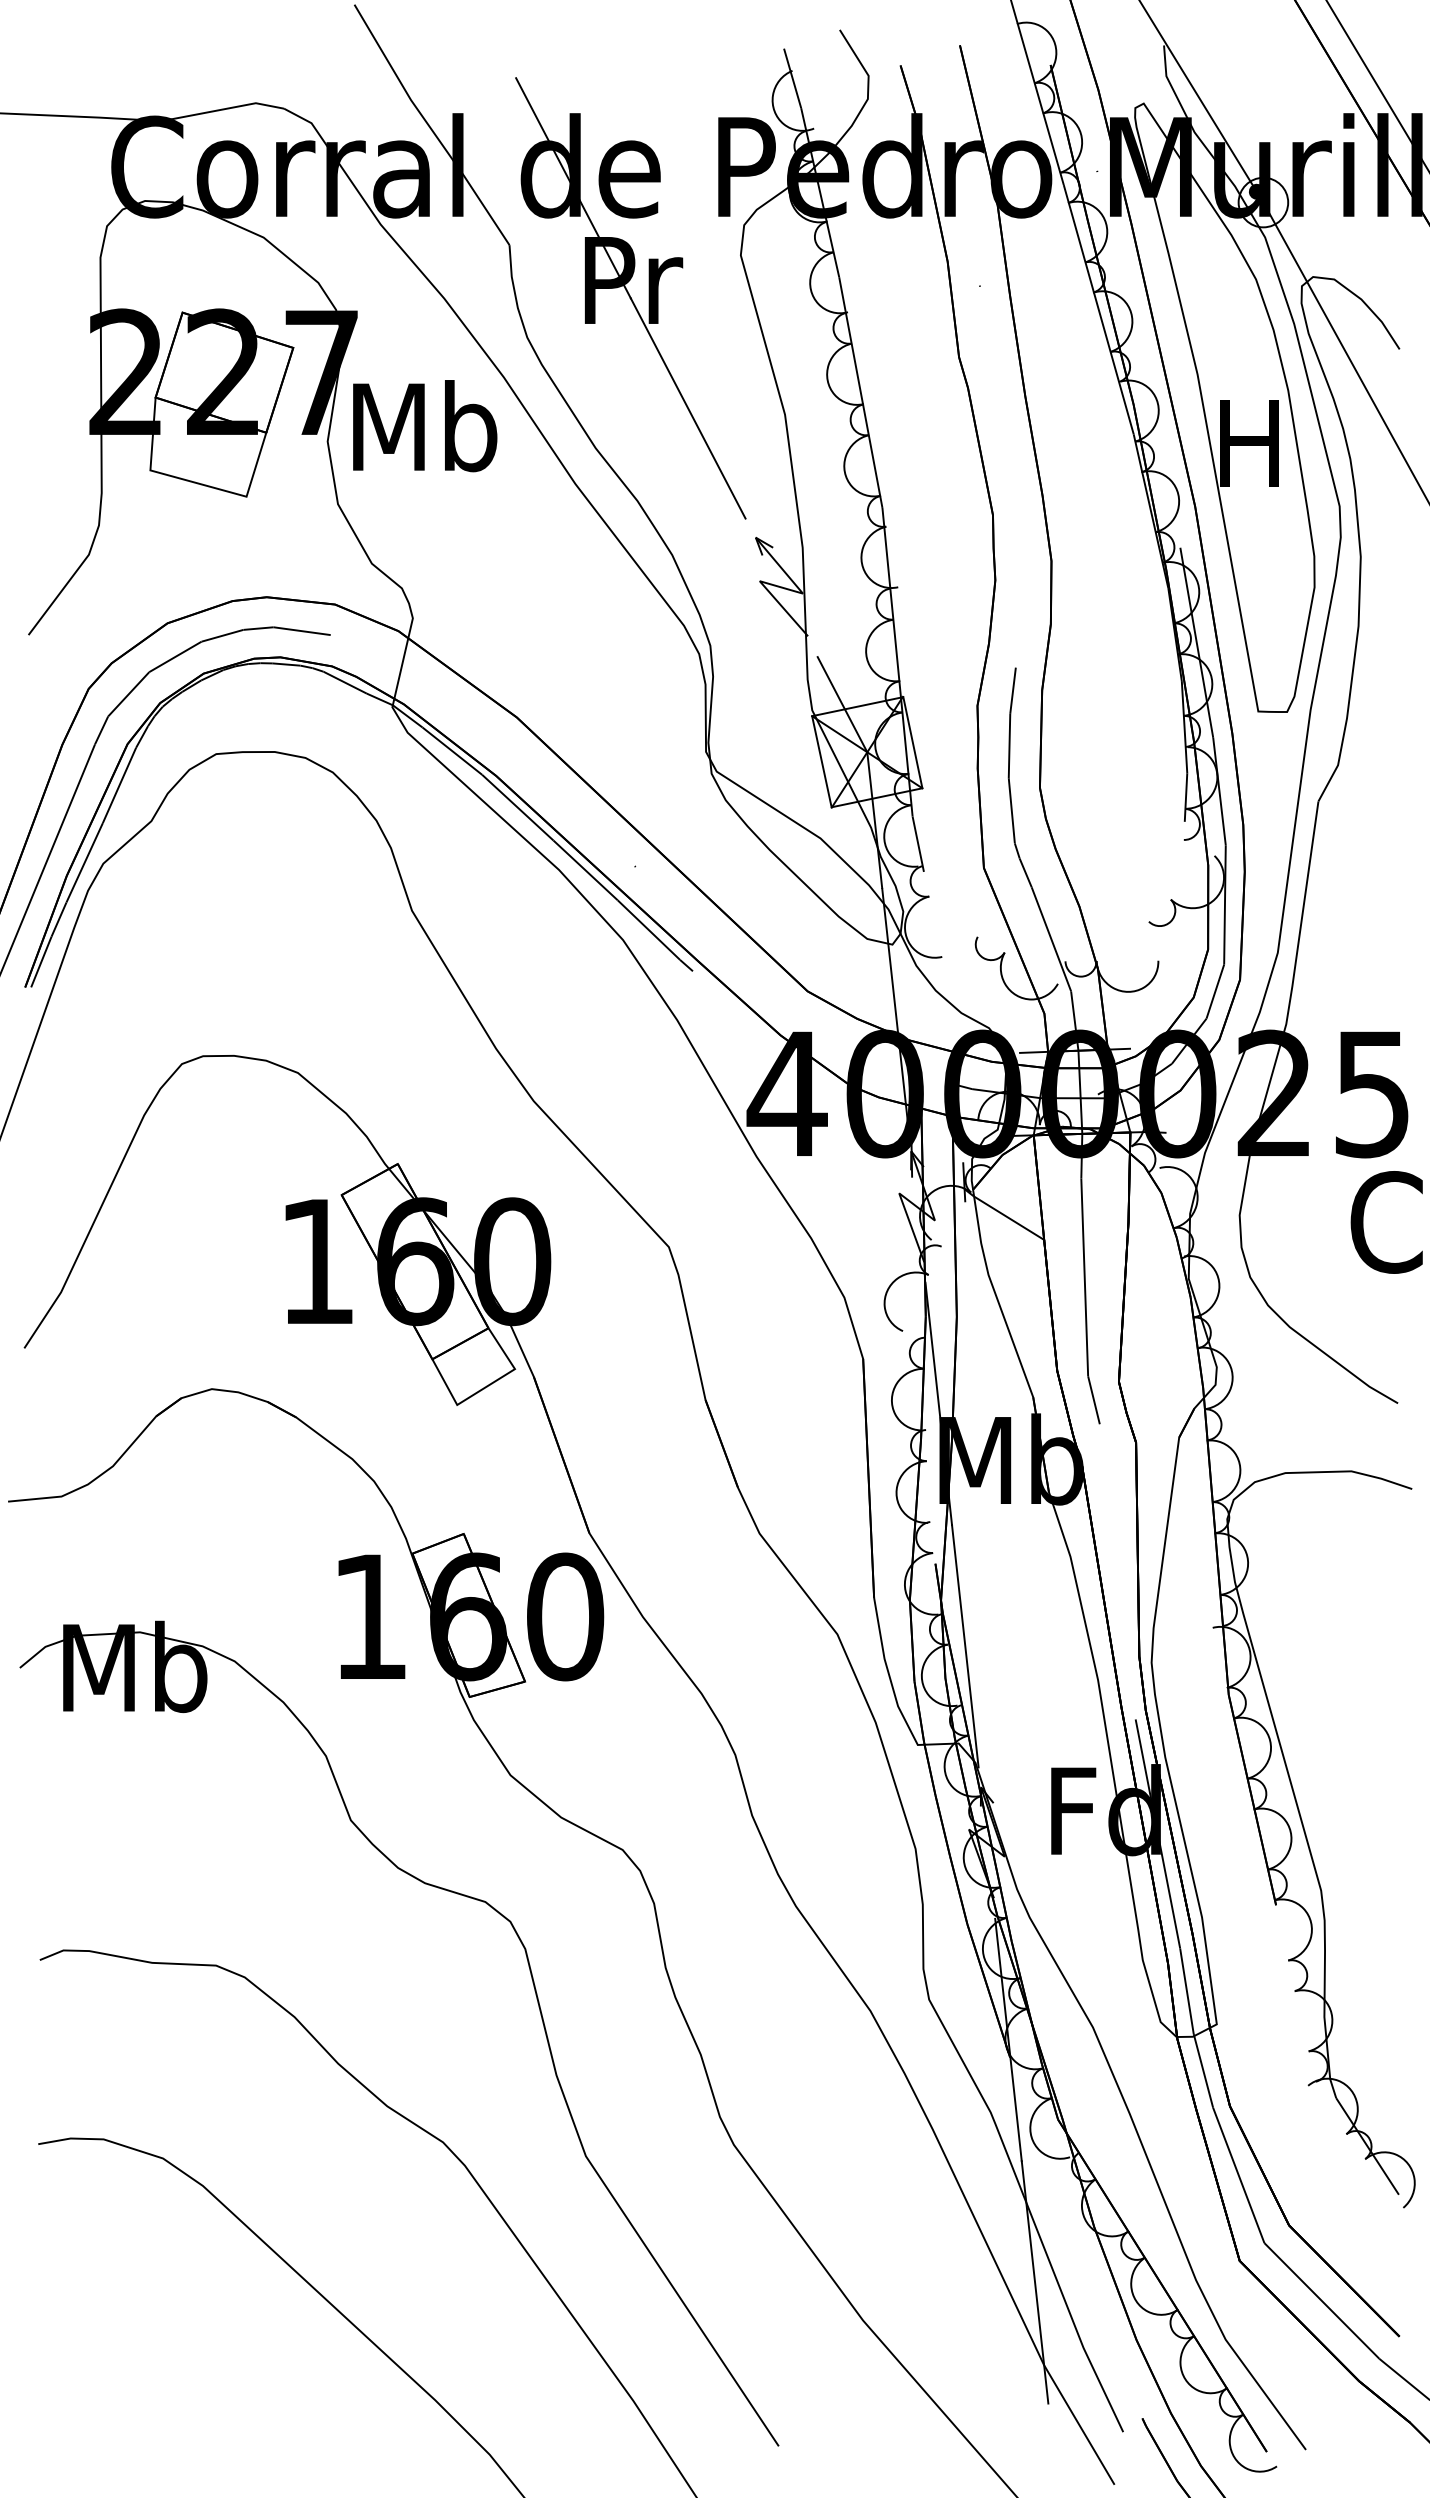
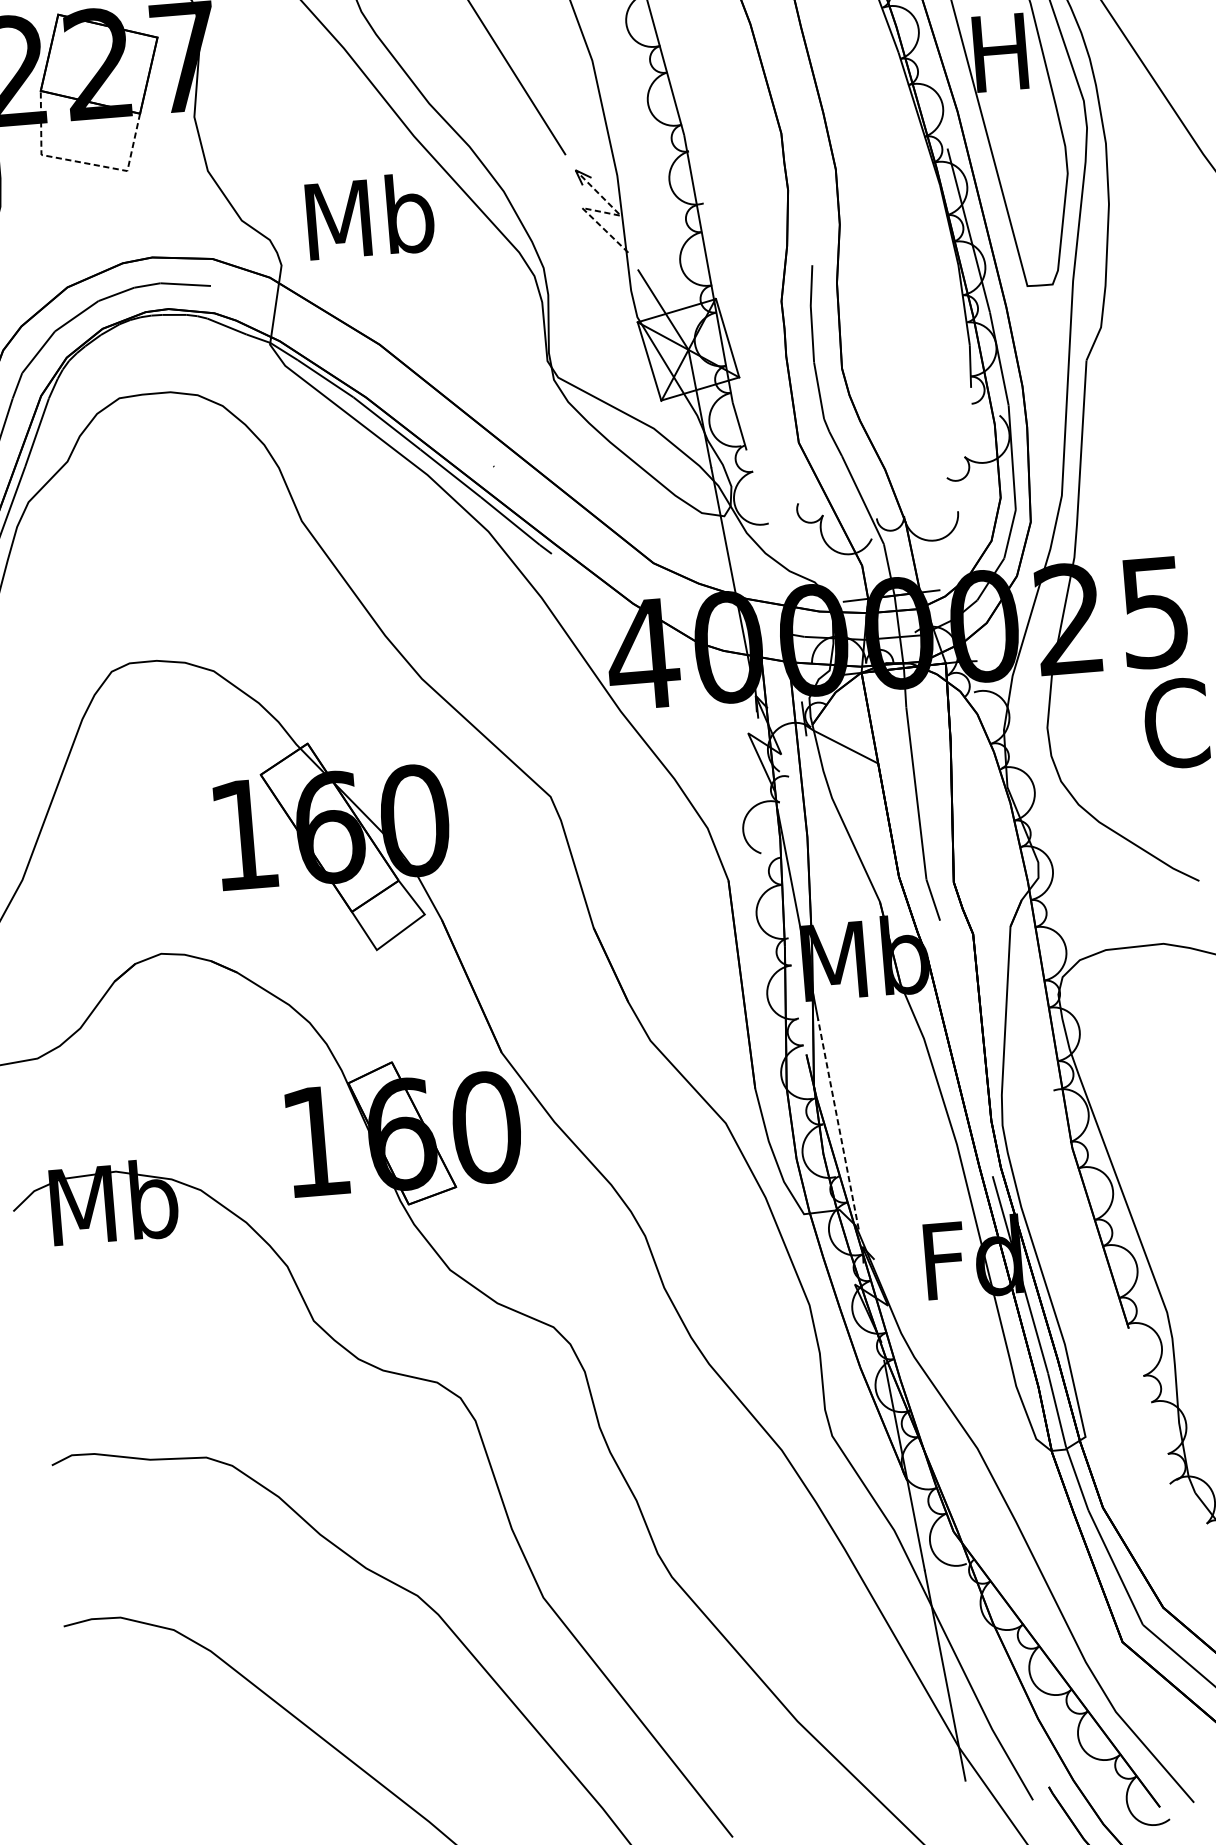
text: (425, 426) -> (370, 216), moved
line: (195, 482) -> (81, 162), solid -> dashed
line: (781, 587) -> (601, 211), solid -> dashed
line: (965, 1646) -> (838, 1124), solid -> dashed

